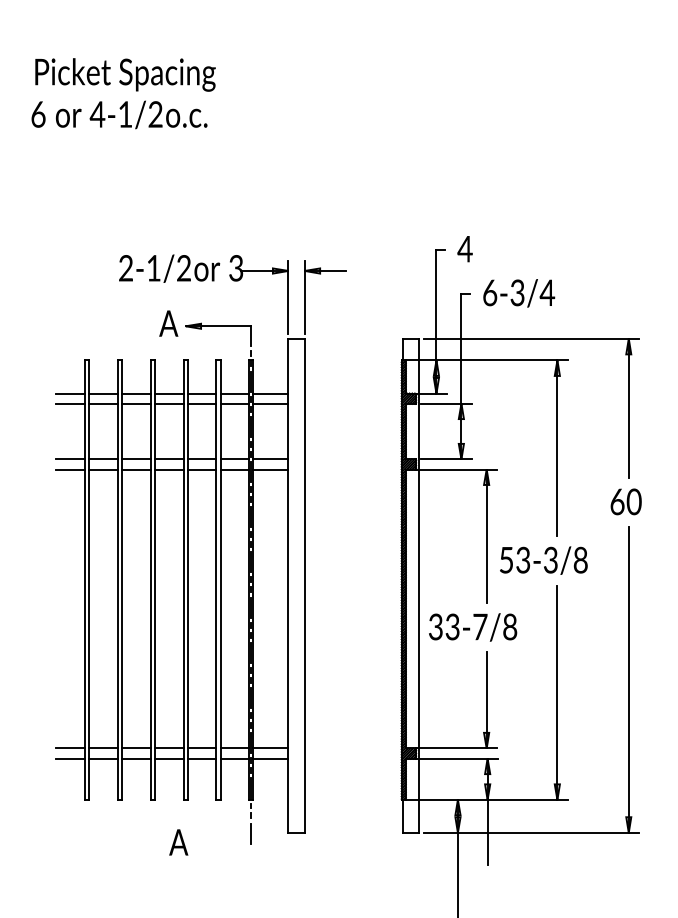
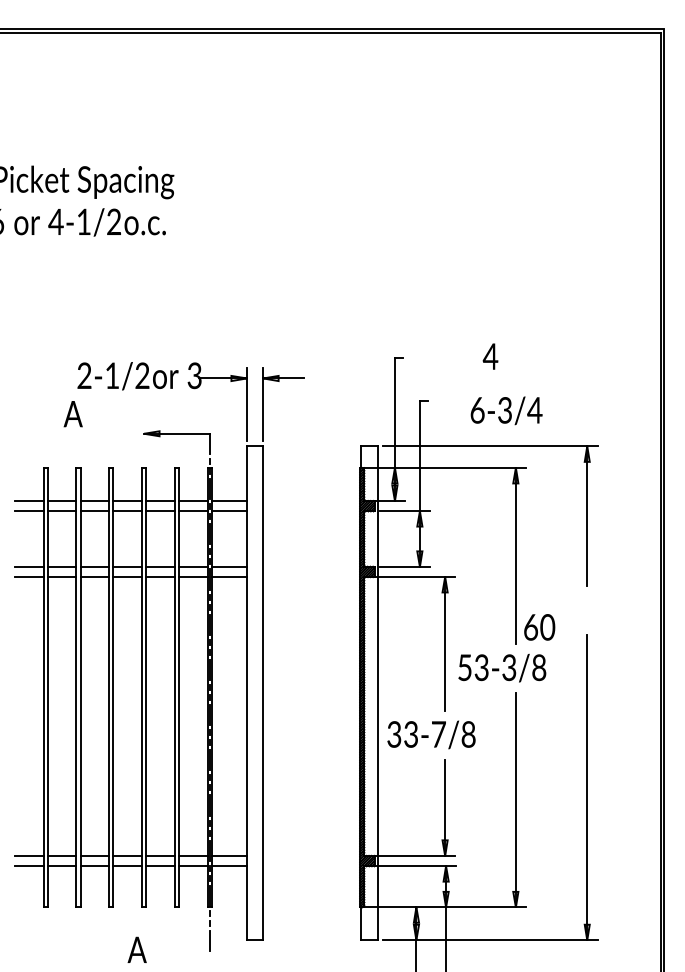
text: (465, 249) -> (490, 356), moved
text: (519, 293) -> (506, 410), moved
text: (168, 324) -> (72, 414), moved
text: (626, 502) -> (539, 627), moved

